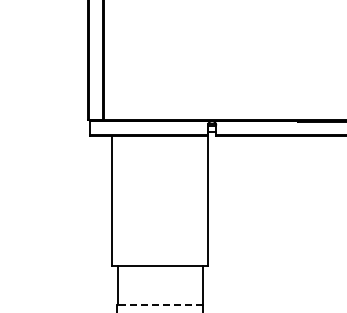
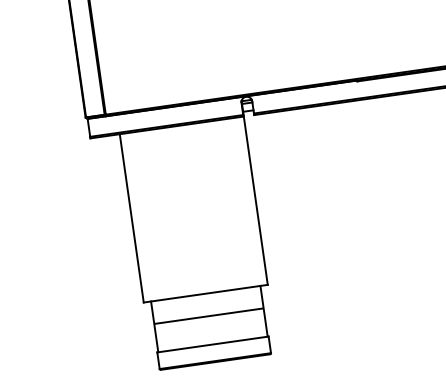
line: (159, 283) -> (207, 316), added
line: (159, 305) -> (211, 344), dashed -> solid

